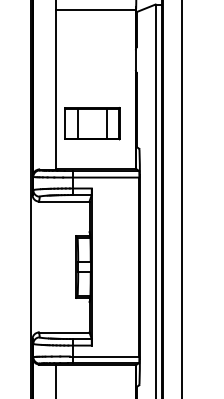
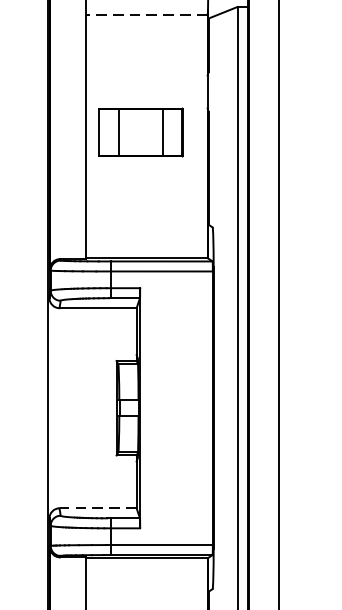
line: (96, 9) -> (147, 14), solid -> dashed
part: (92, 123) -> (141, 132), moved
line: (63, 332) -> (96, 508), solid -> dashed

